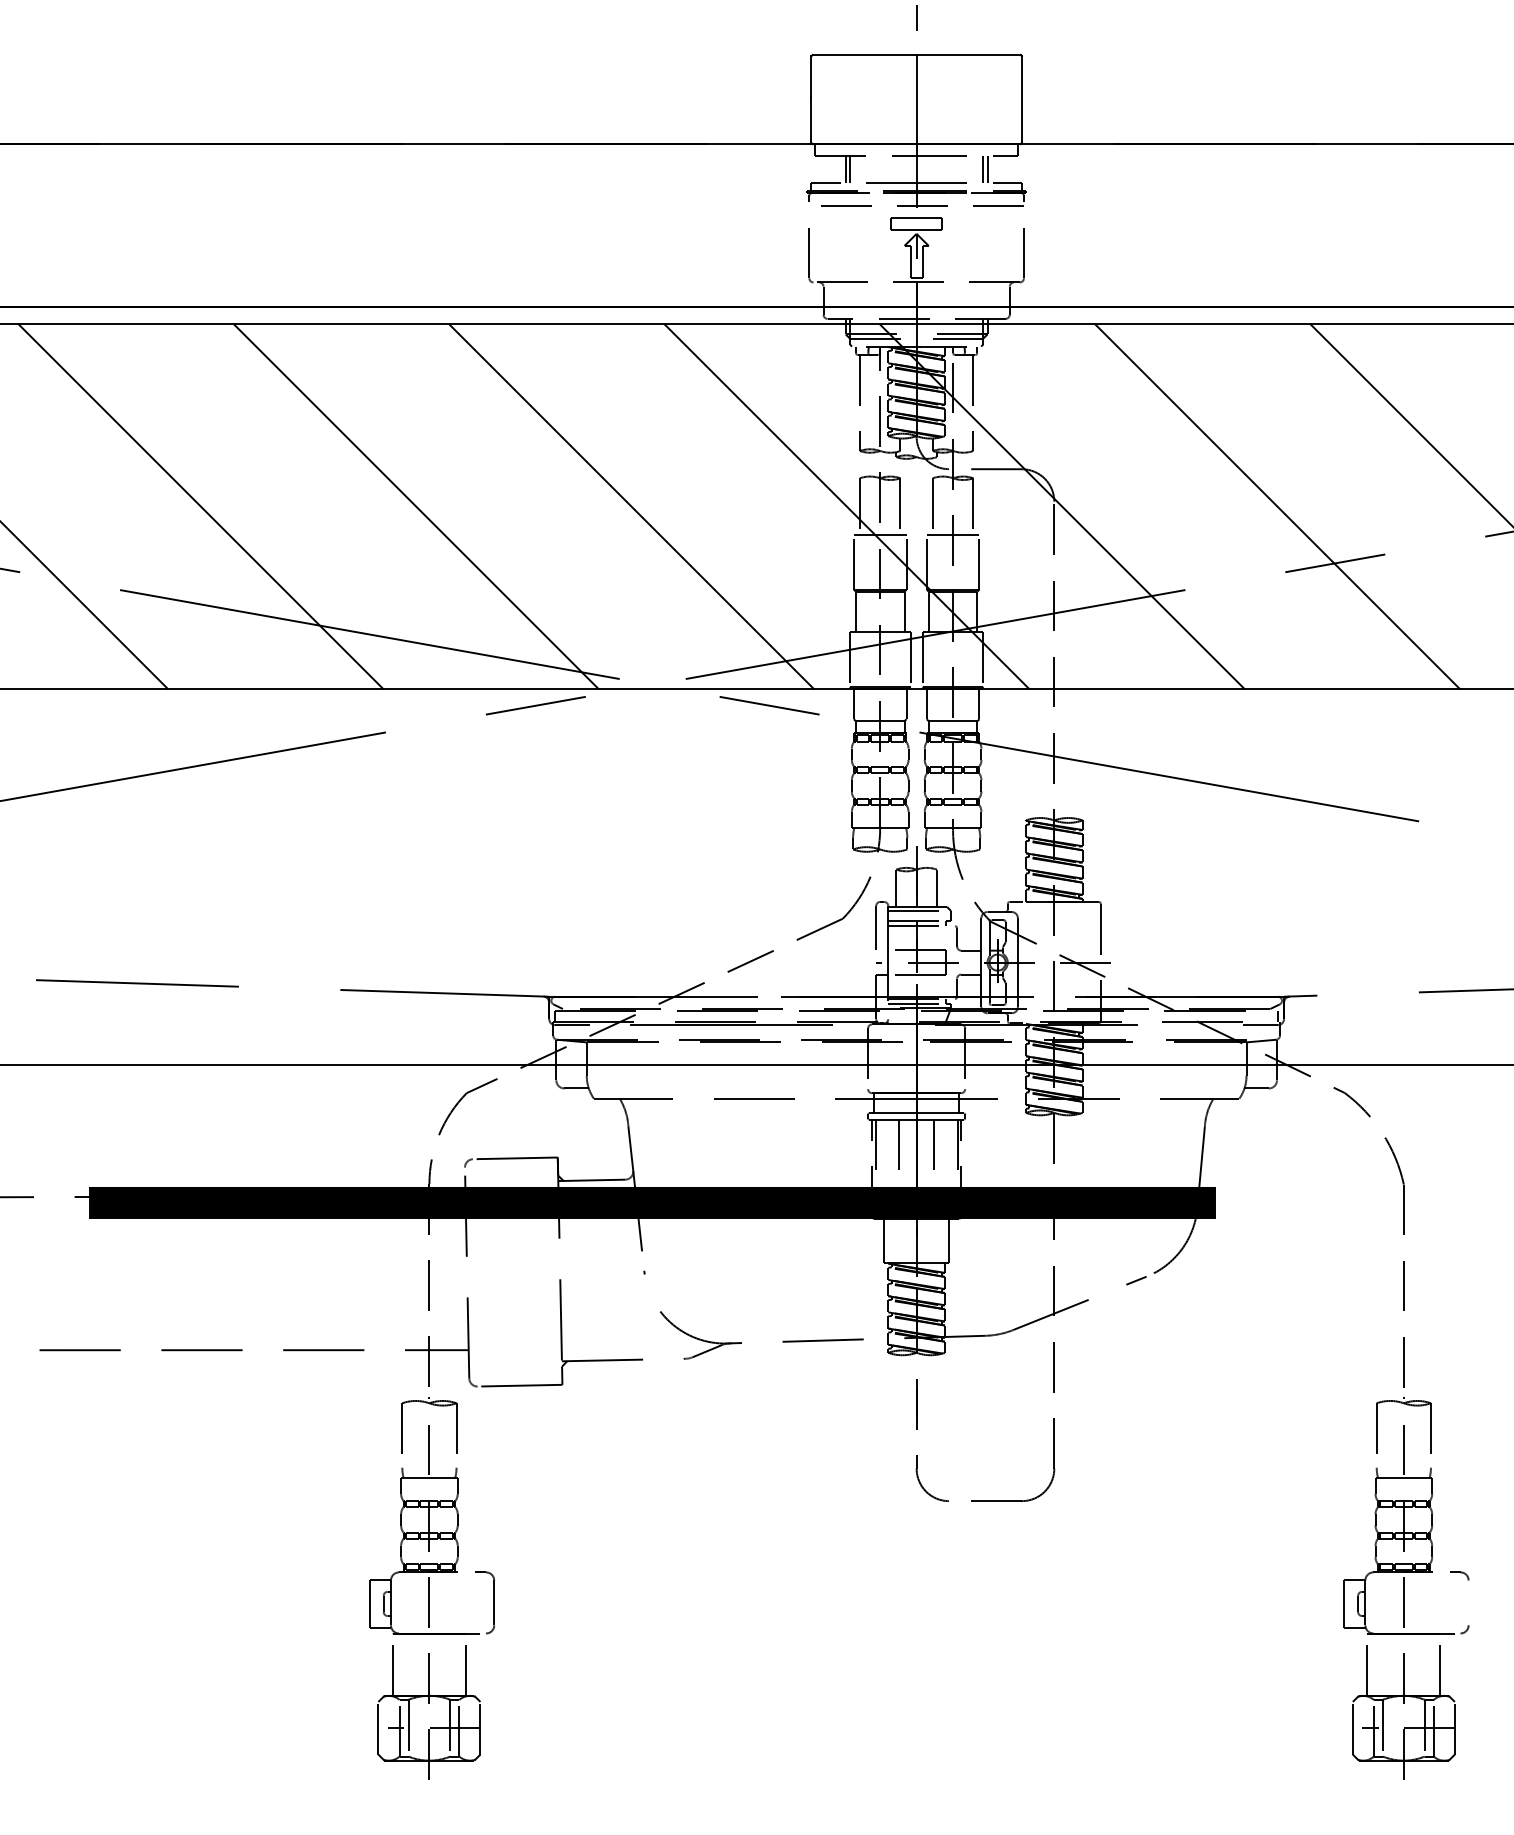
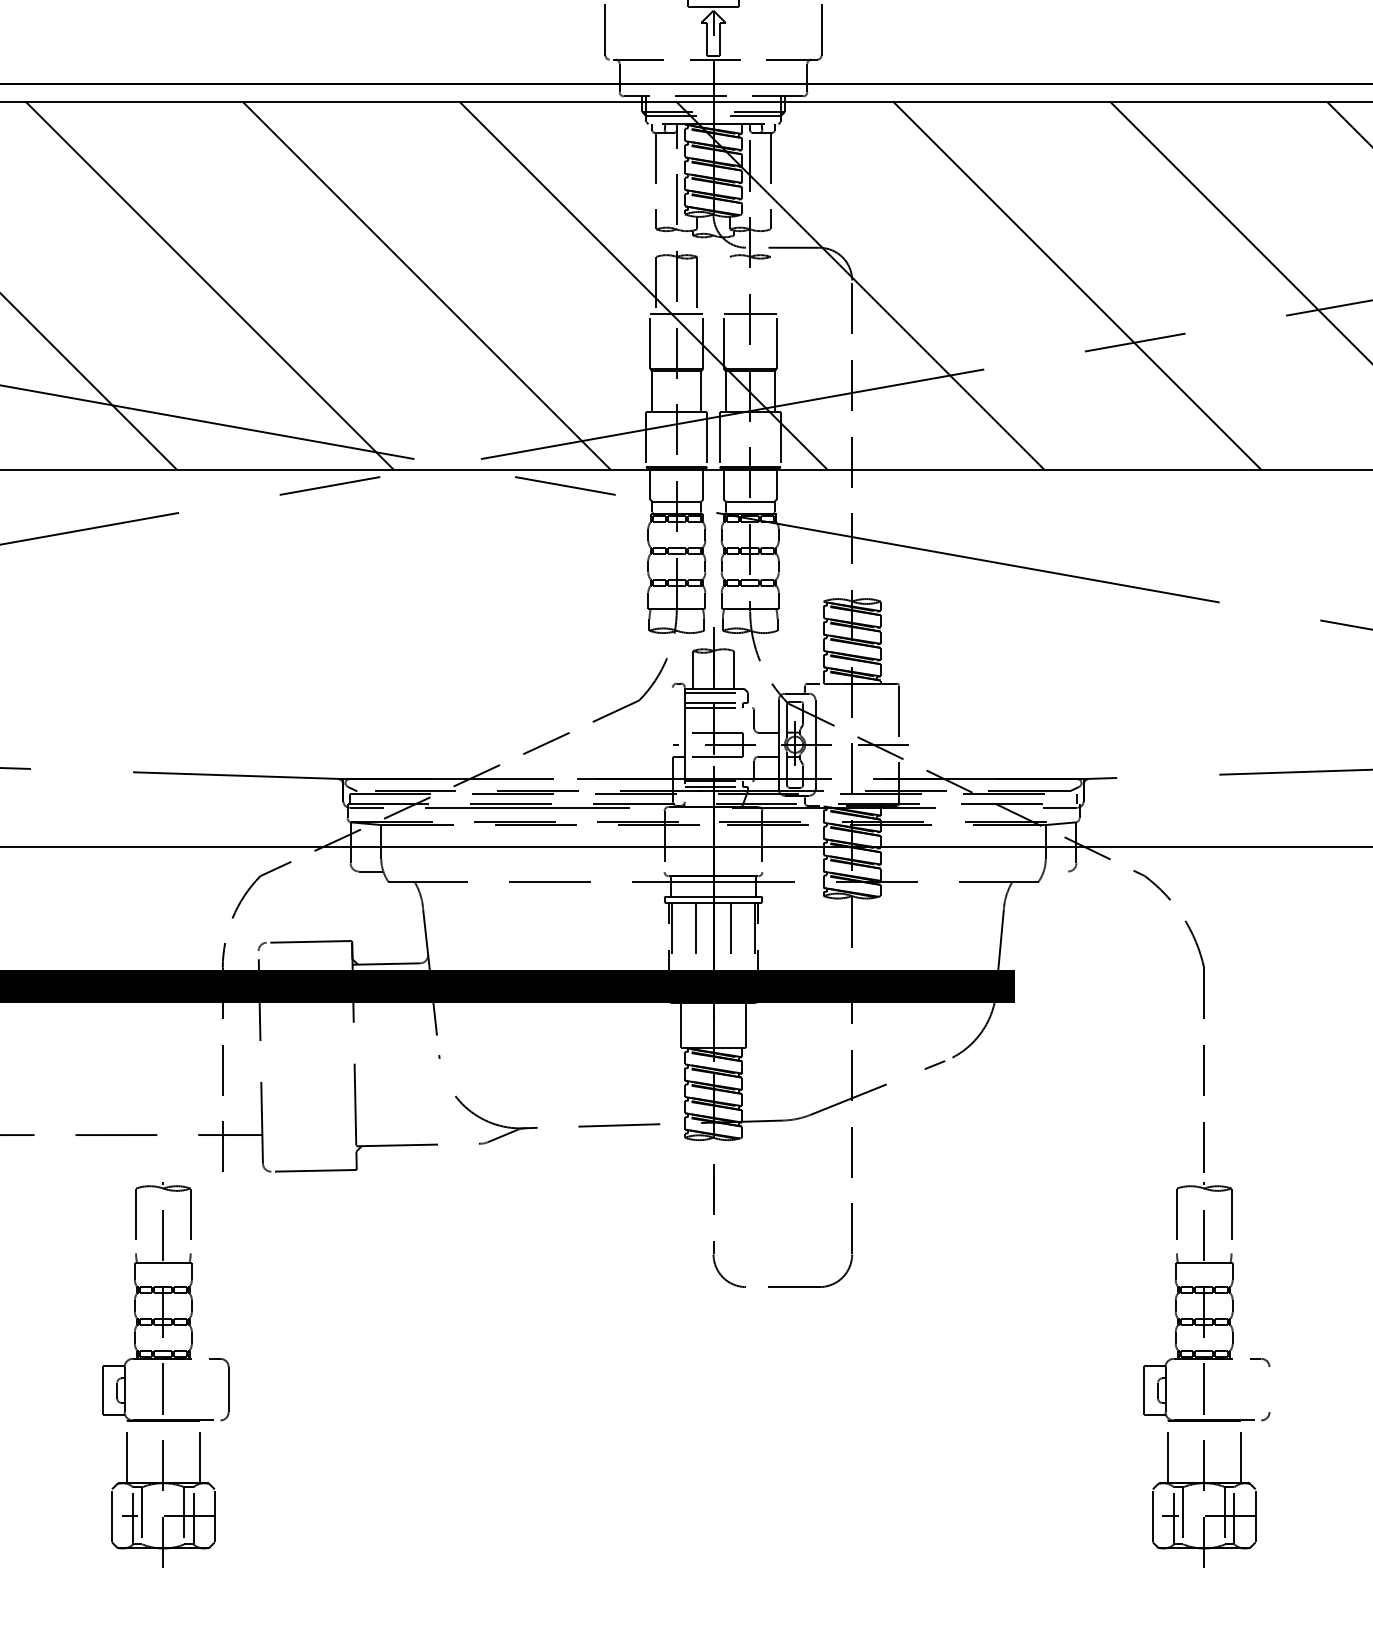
line: (932, 506) -> (729, 285), removed
line: (973, 506) -> (770, 285), removed
line: (876, 927) -> (673, 709), removed
line: (1256, 1088) -> (1055, 871), removed
part: (431, 1588) -> (165, 1375), moved

